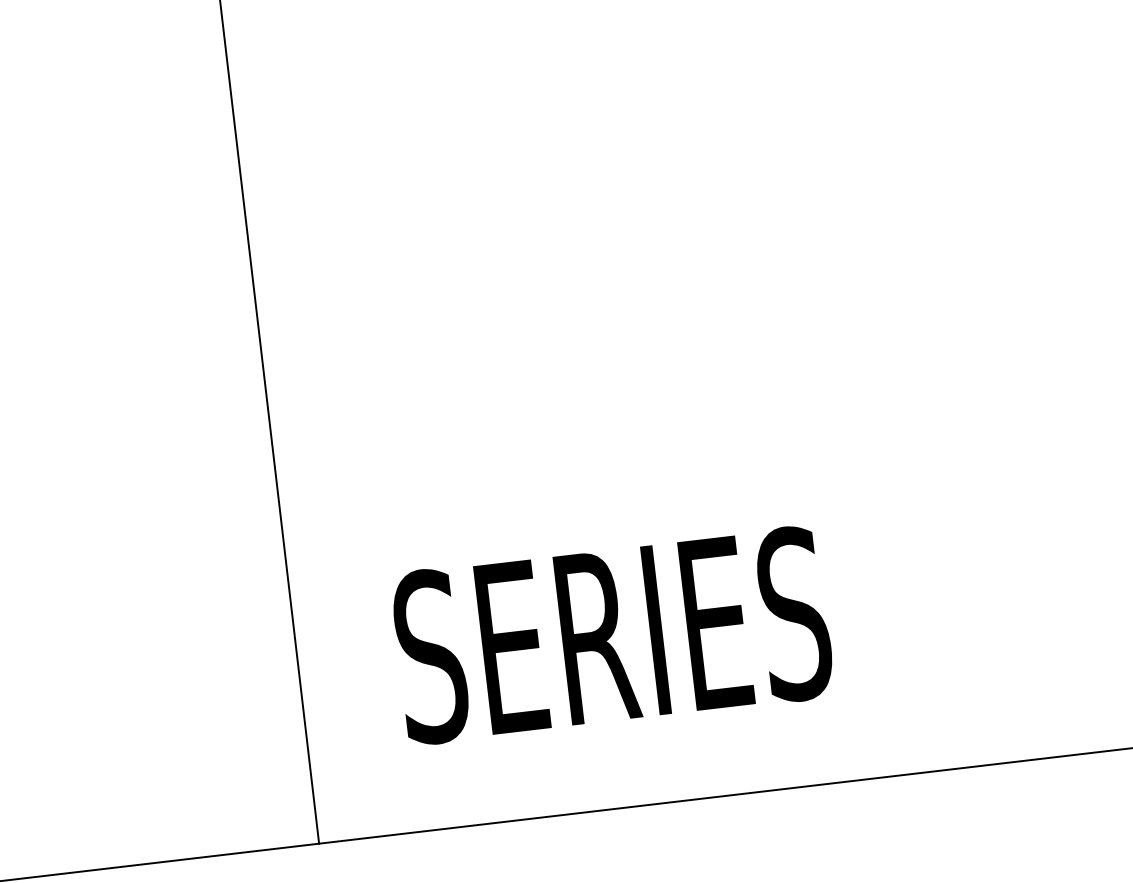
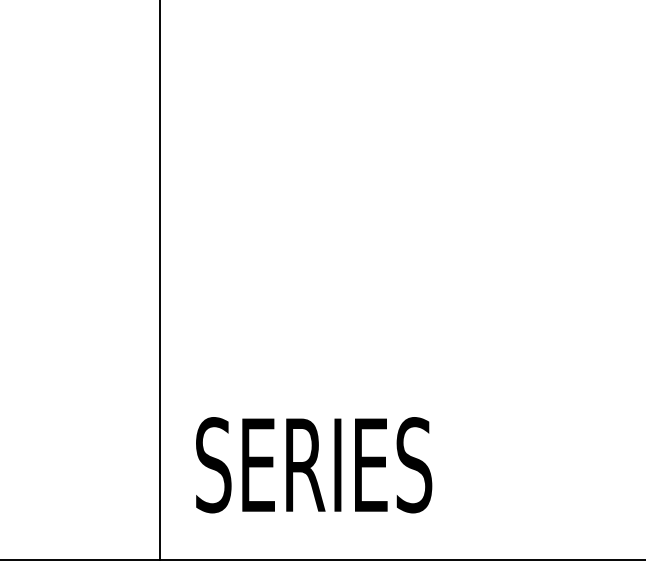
text: (613, 635) -> (314, 465), moved

